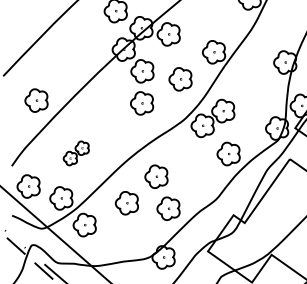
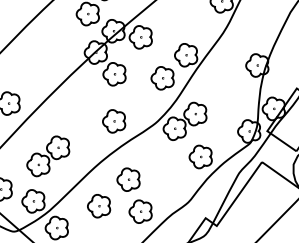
part: (180, 79) -> (162, 78), moved
part: (142, 103) -> (114, 121), moved
part: (76, 153) -> (48, 156), size x1.67

